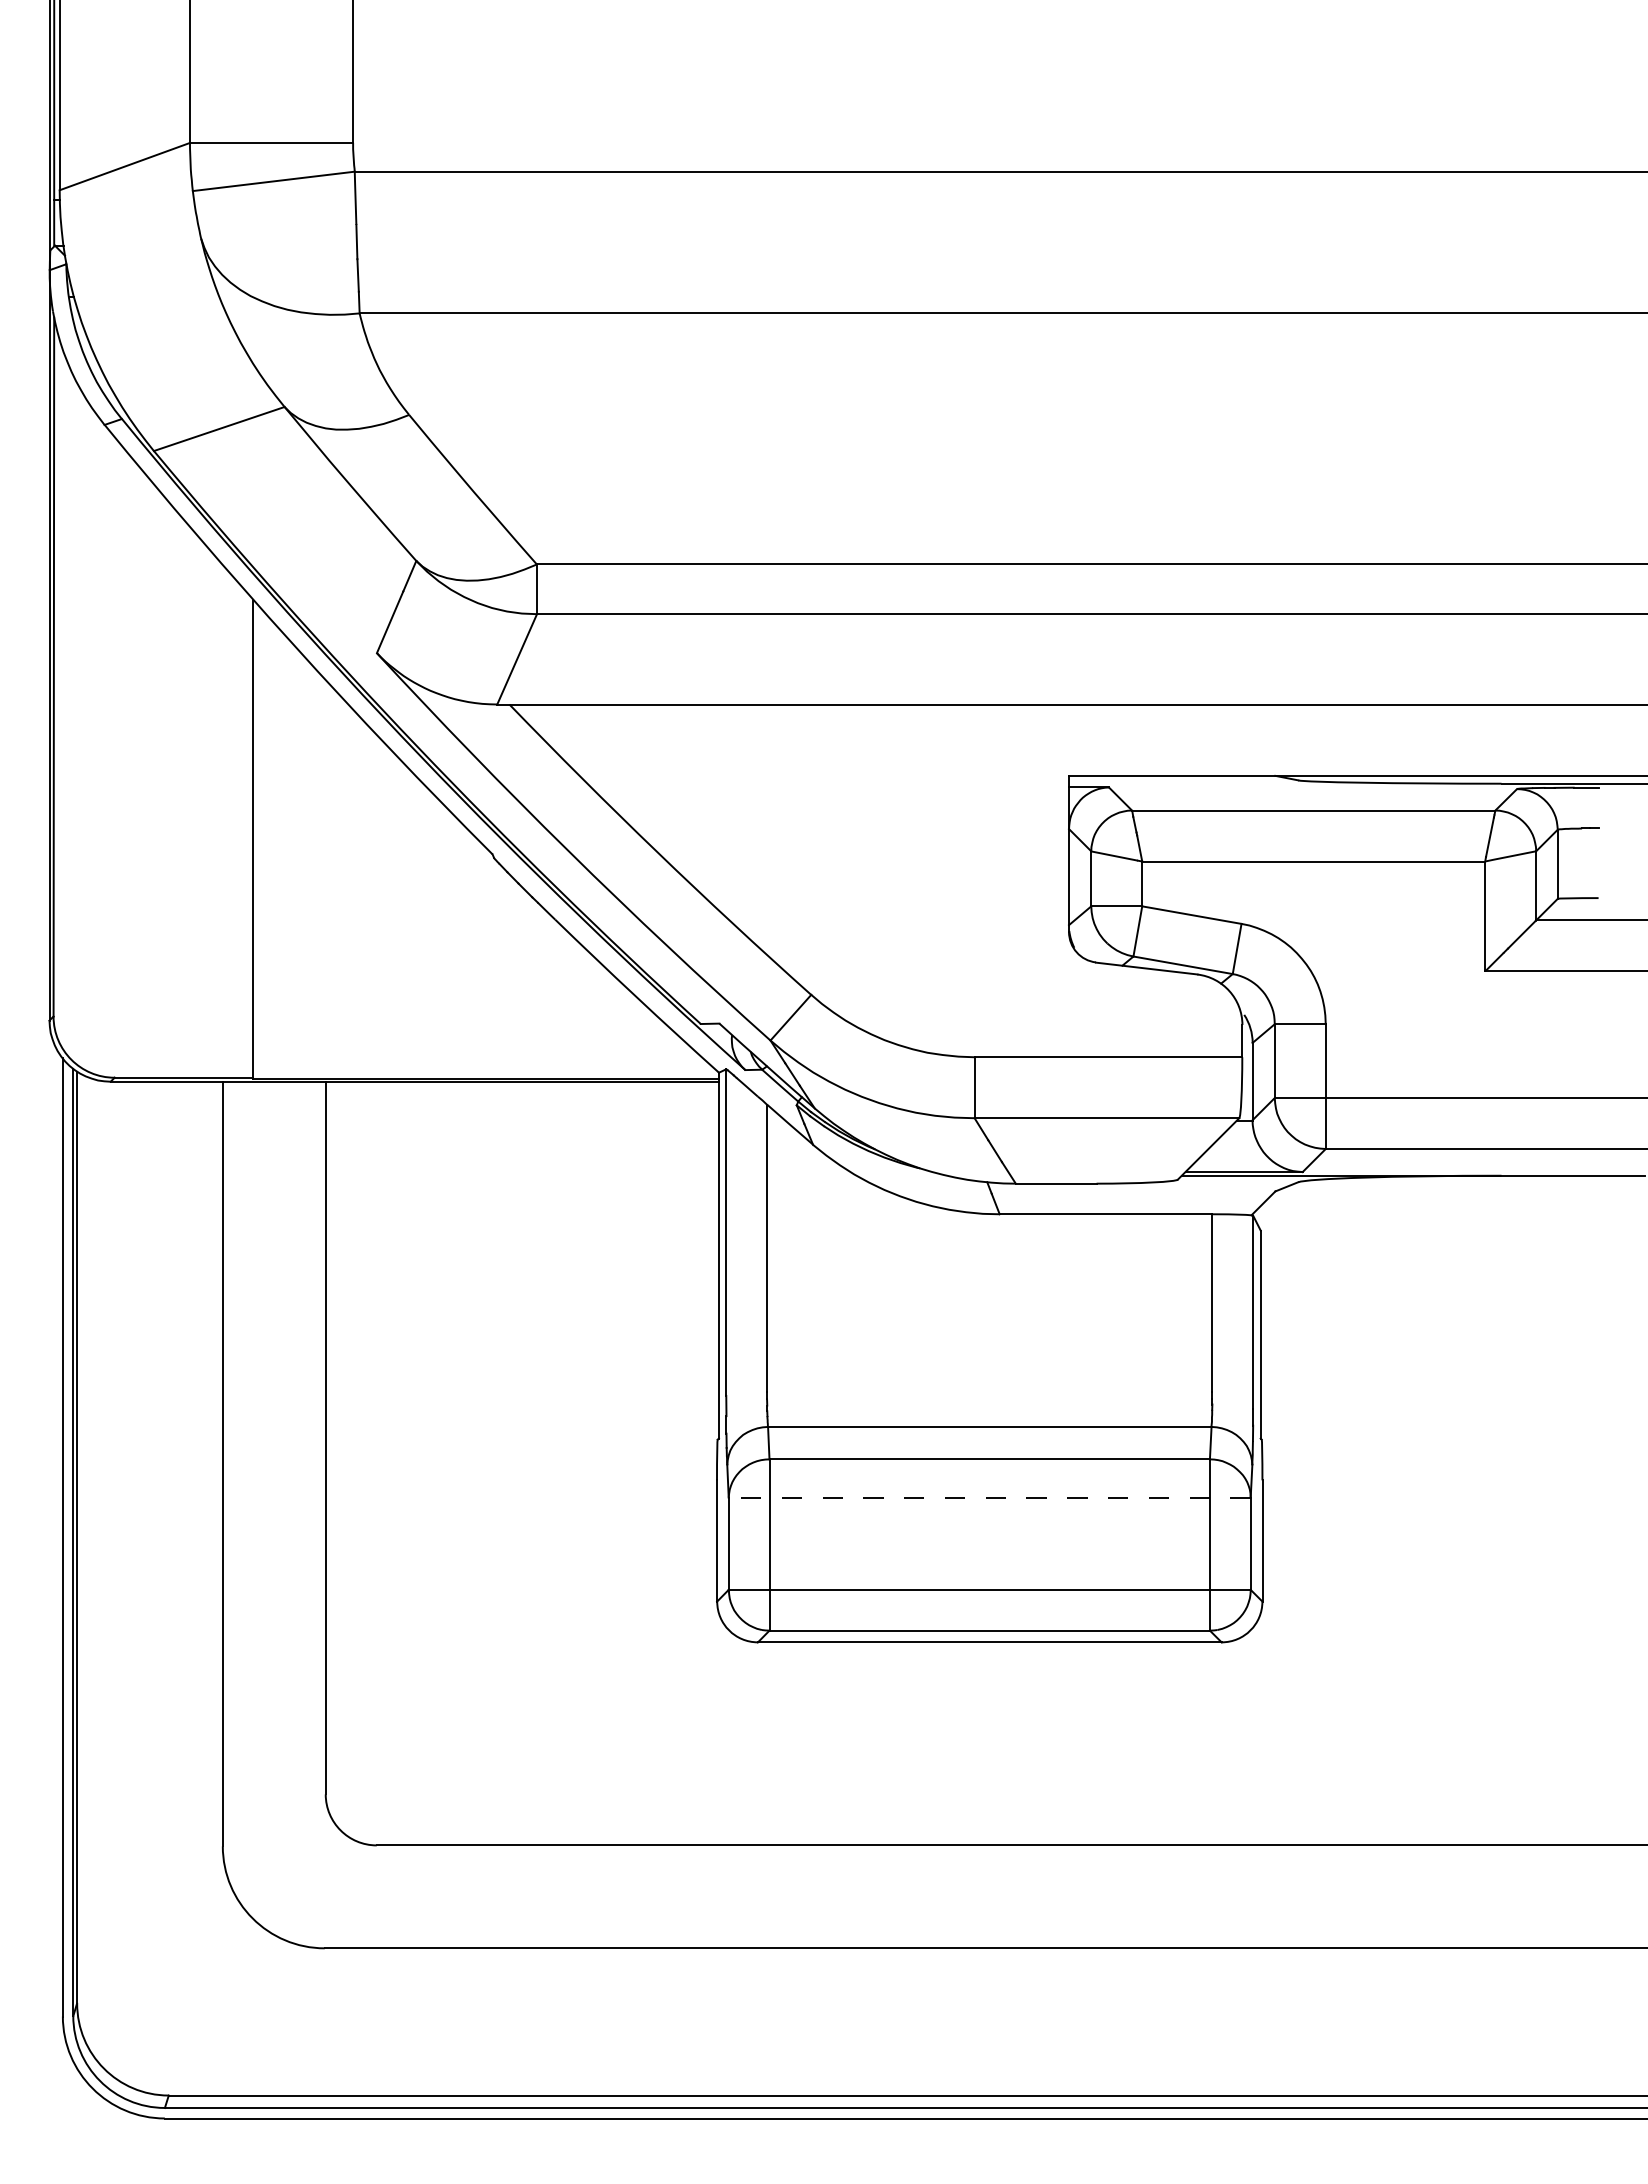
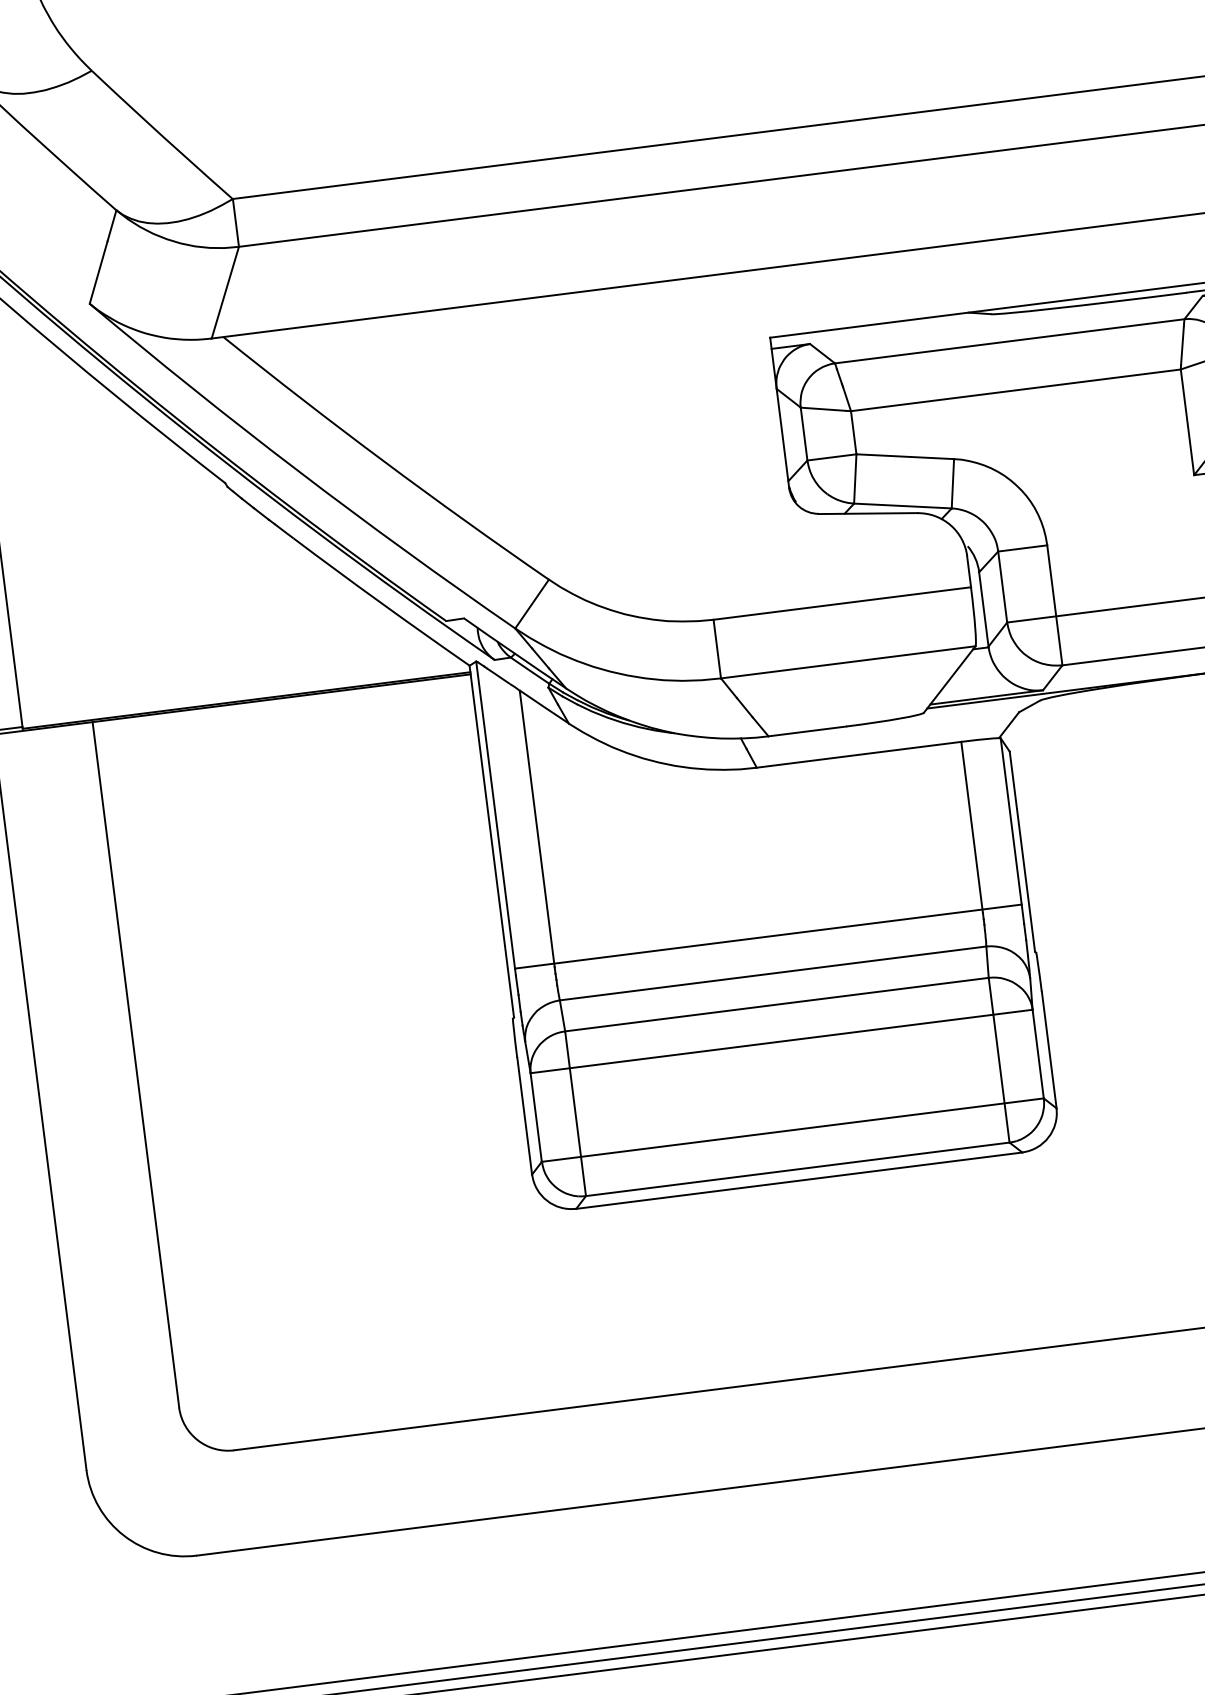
line: (989, 1388) -> (768, 936), added
line: (989, 1497) -> (781, 1041), dashed -> solid

